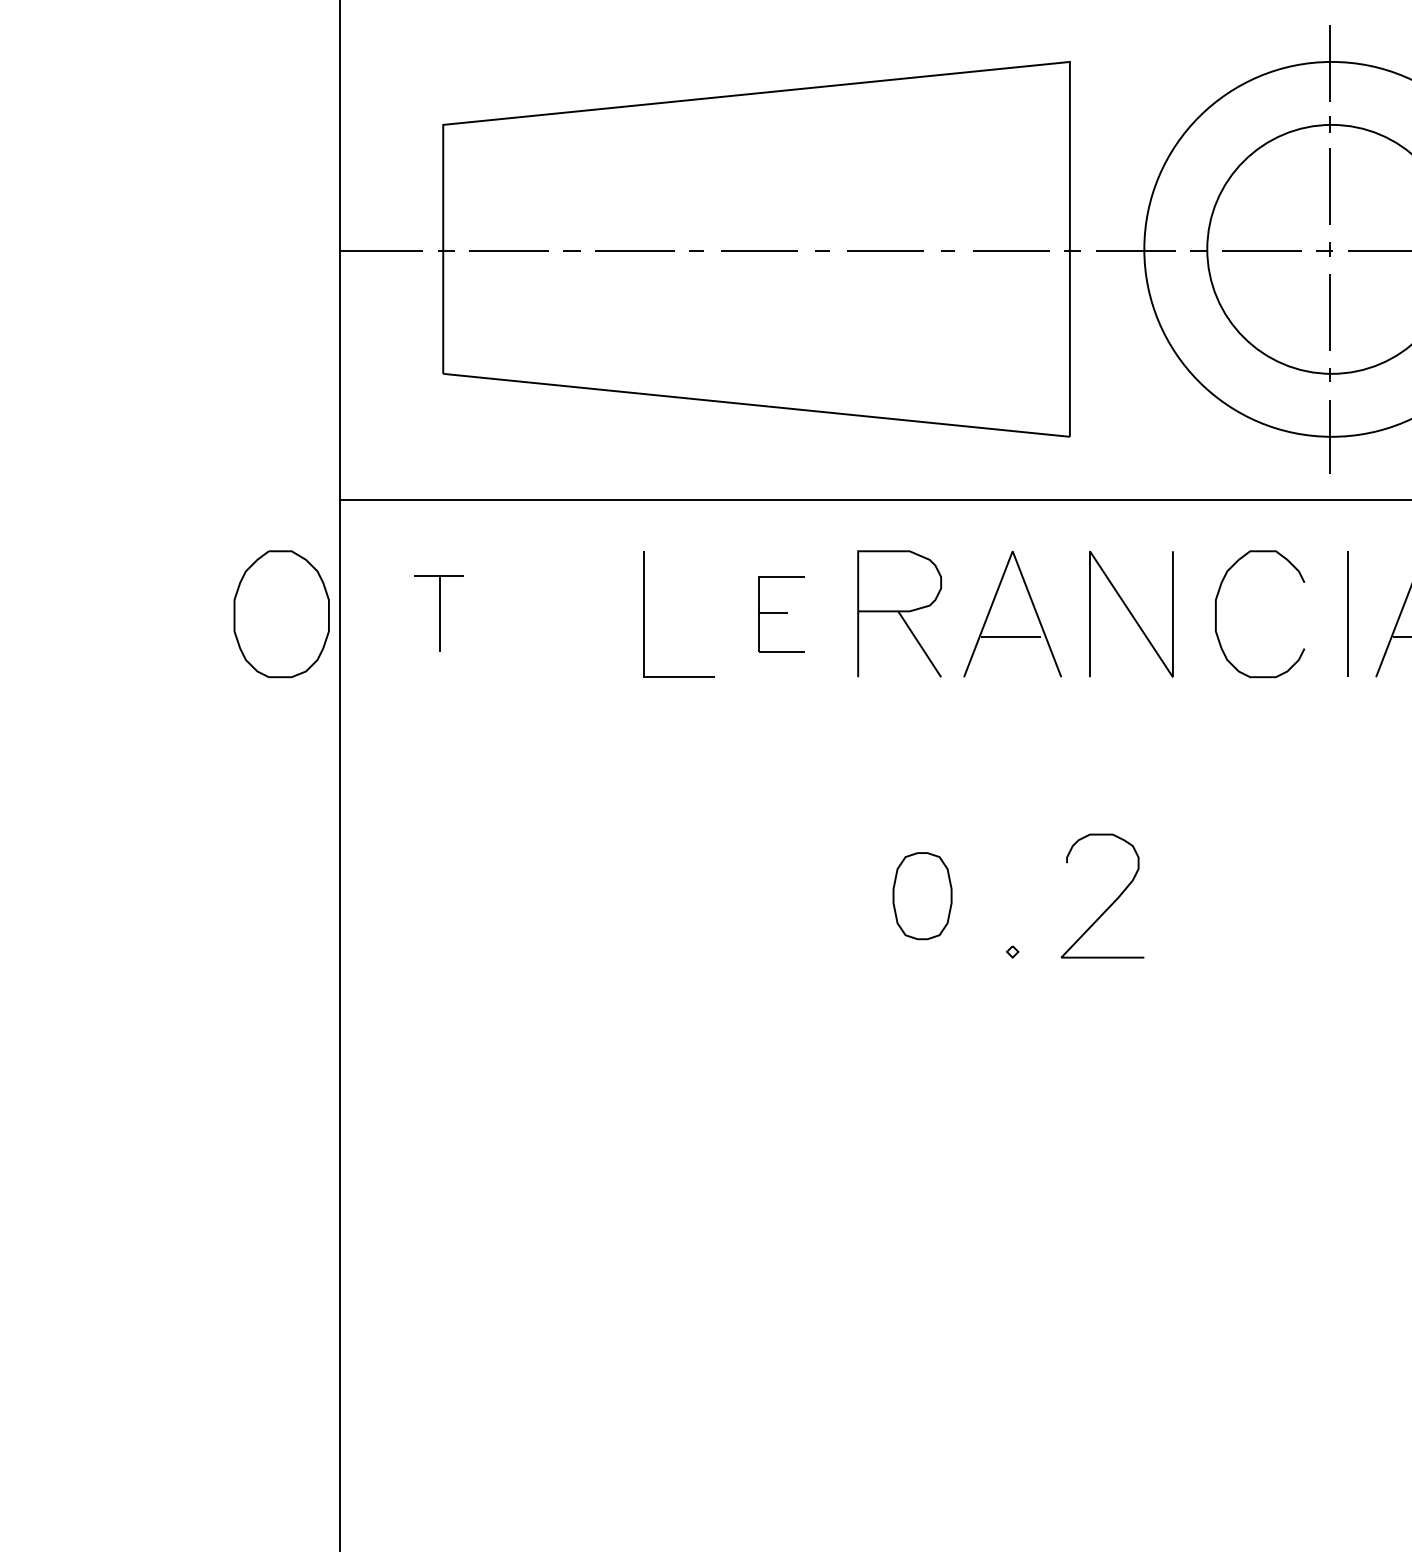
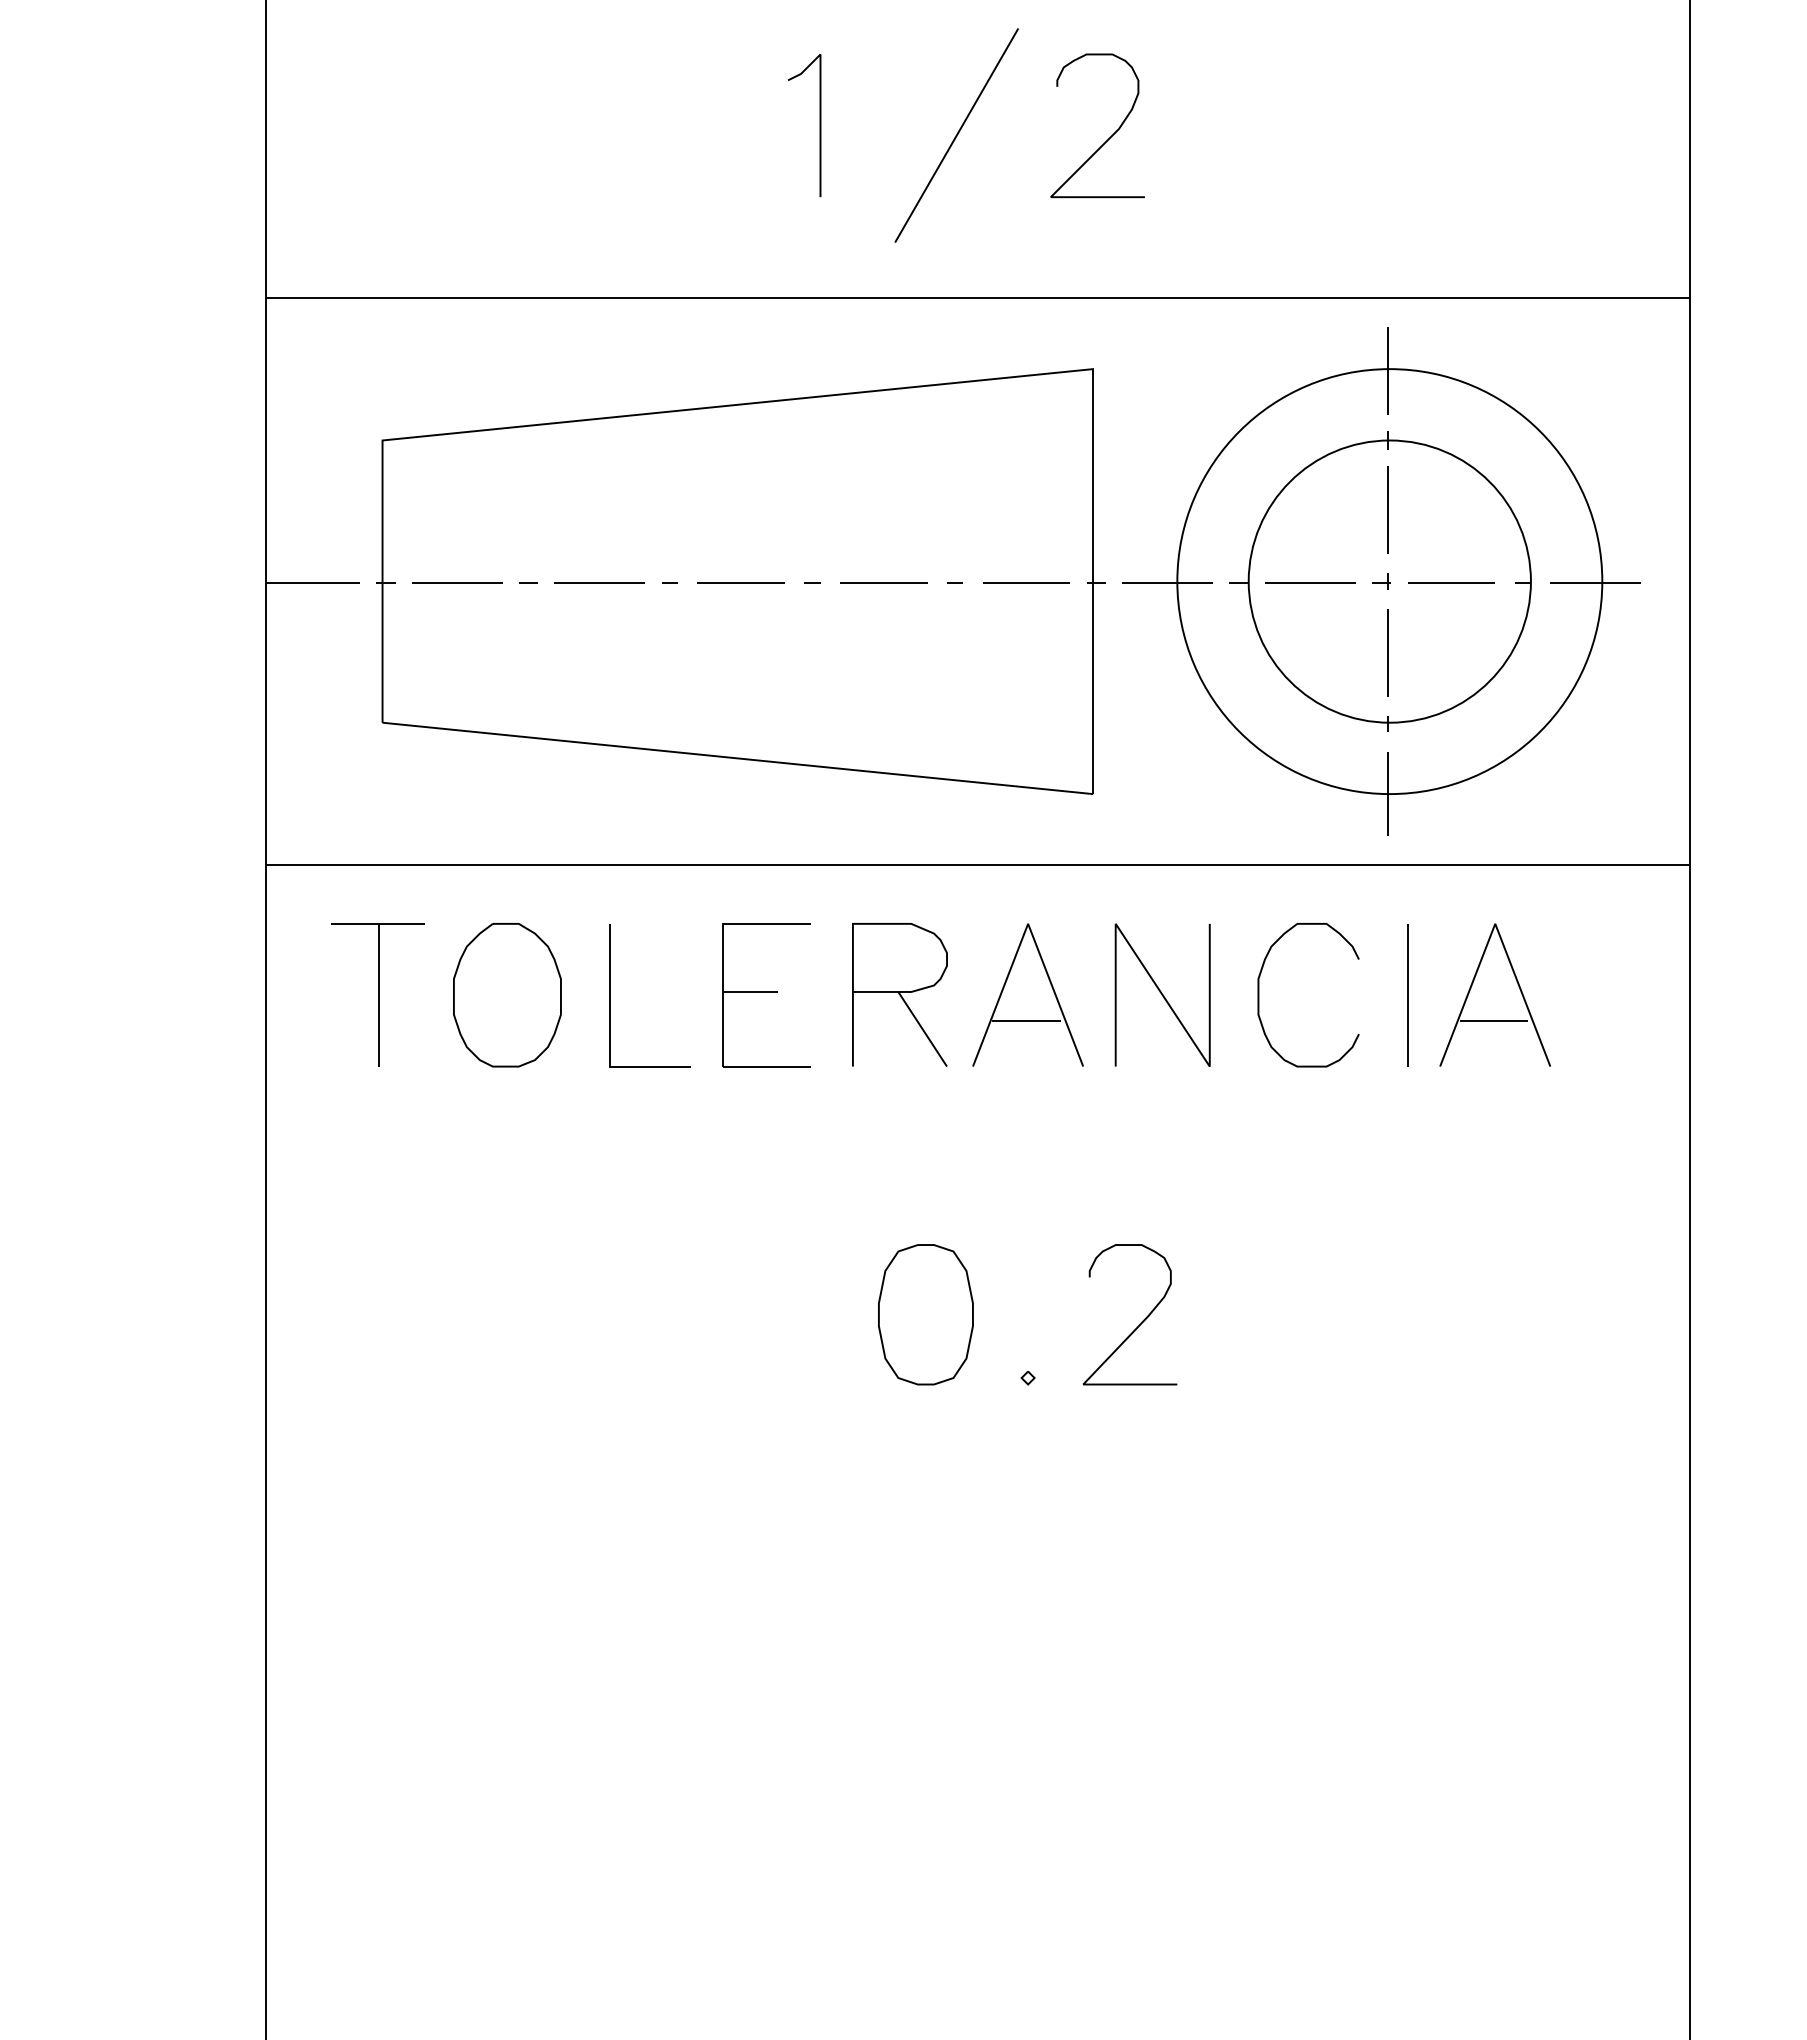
part: (438, 613) -> (377, 994), size x1.67
part: (281, 614) -> (507, 995), moved
part: (781, 614) -> (766, 995), size x1.67
part: (922, 895) -> (925, 1314), size x1.43

